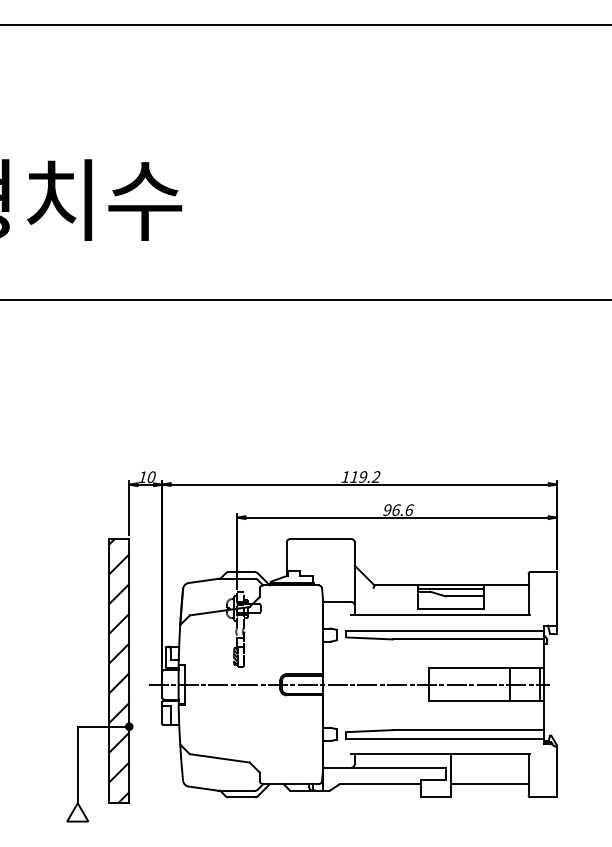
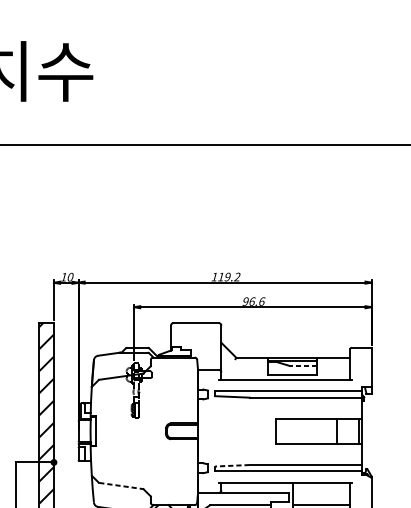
line: (464, 596) -> (302, 365), solid -> dashed
line: (349, 684) -> (217, 431), removed
line: (369, 731) -> (232, 466), solid -> dashed
line: (220, 758) -> (121, 486), solid -> dashed

